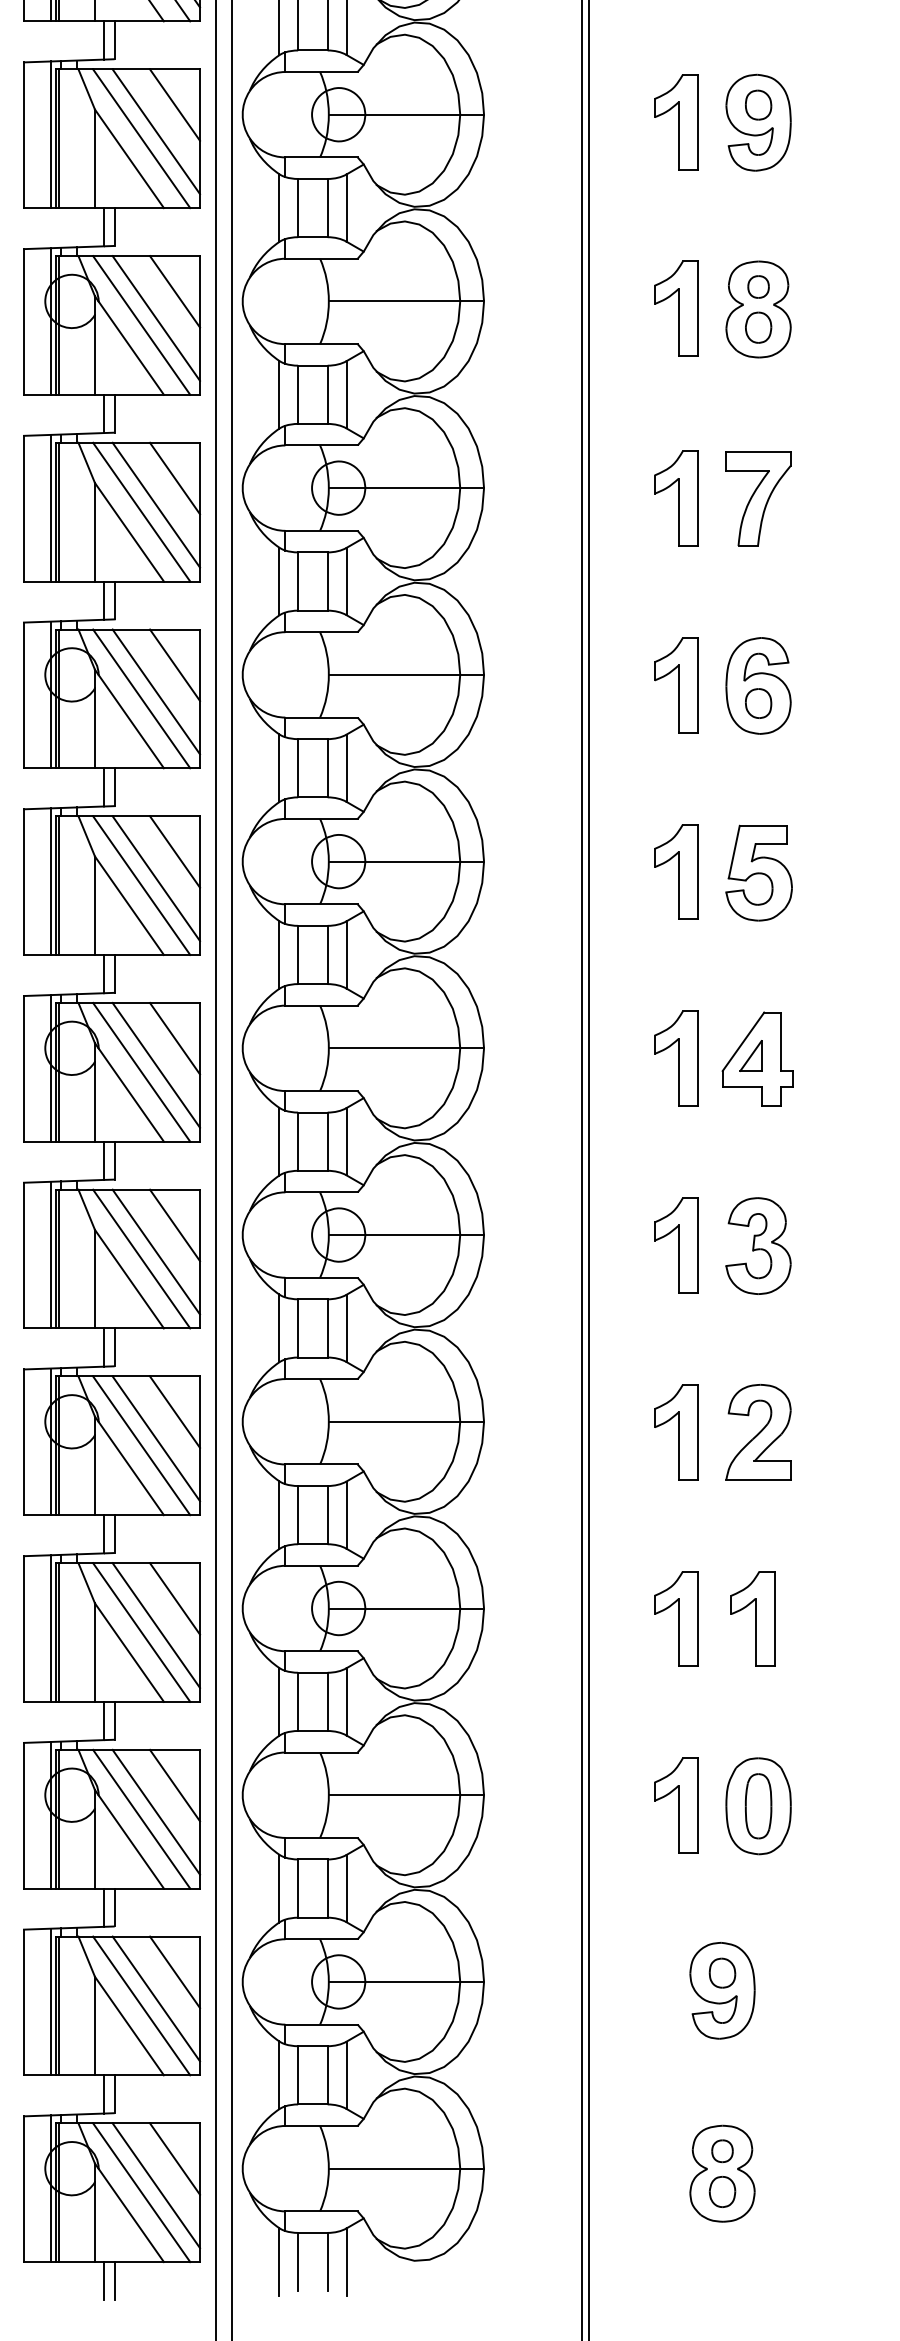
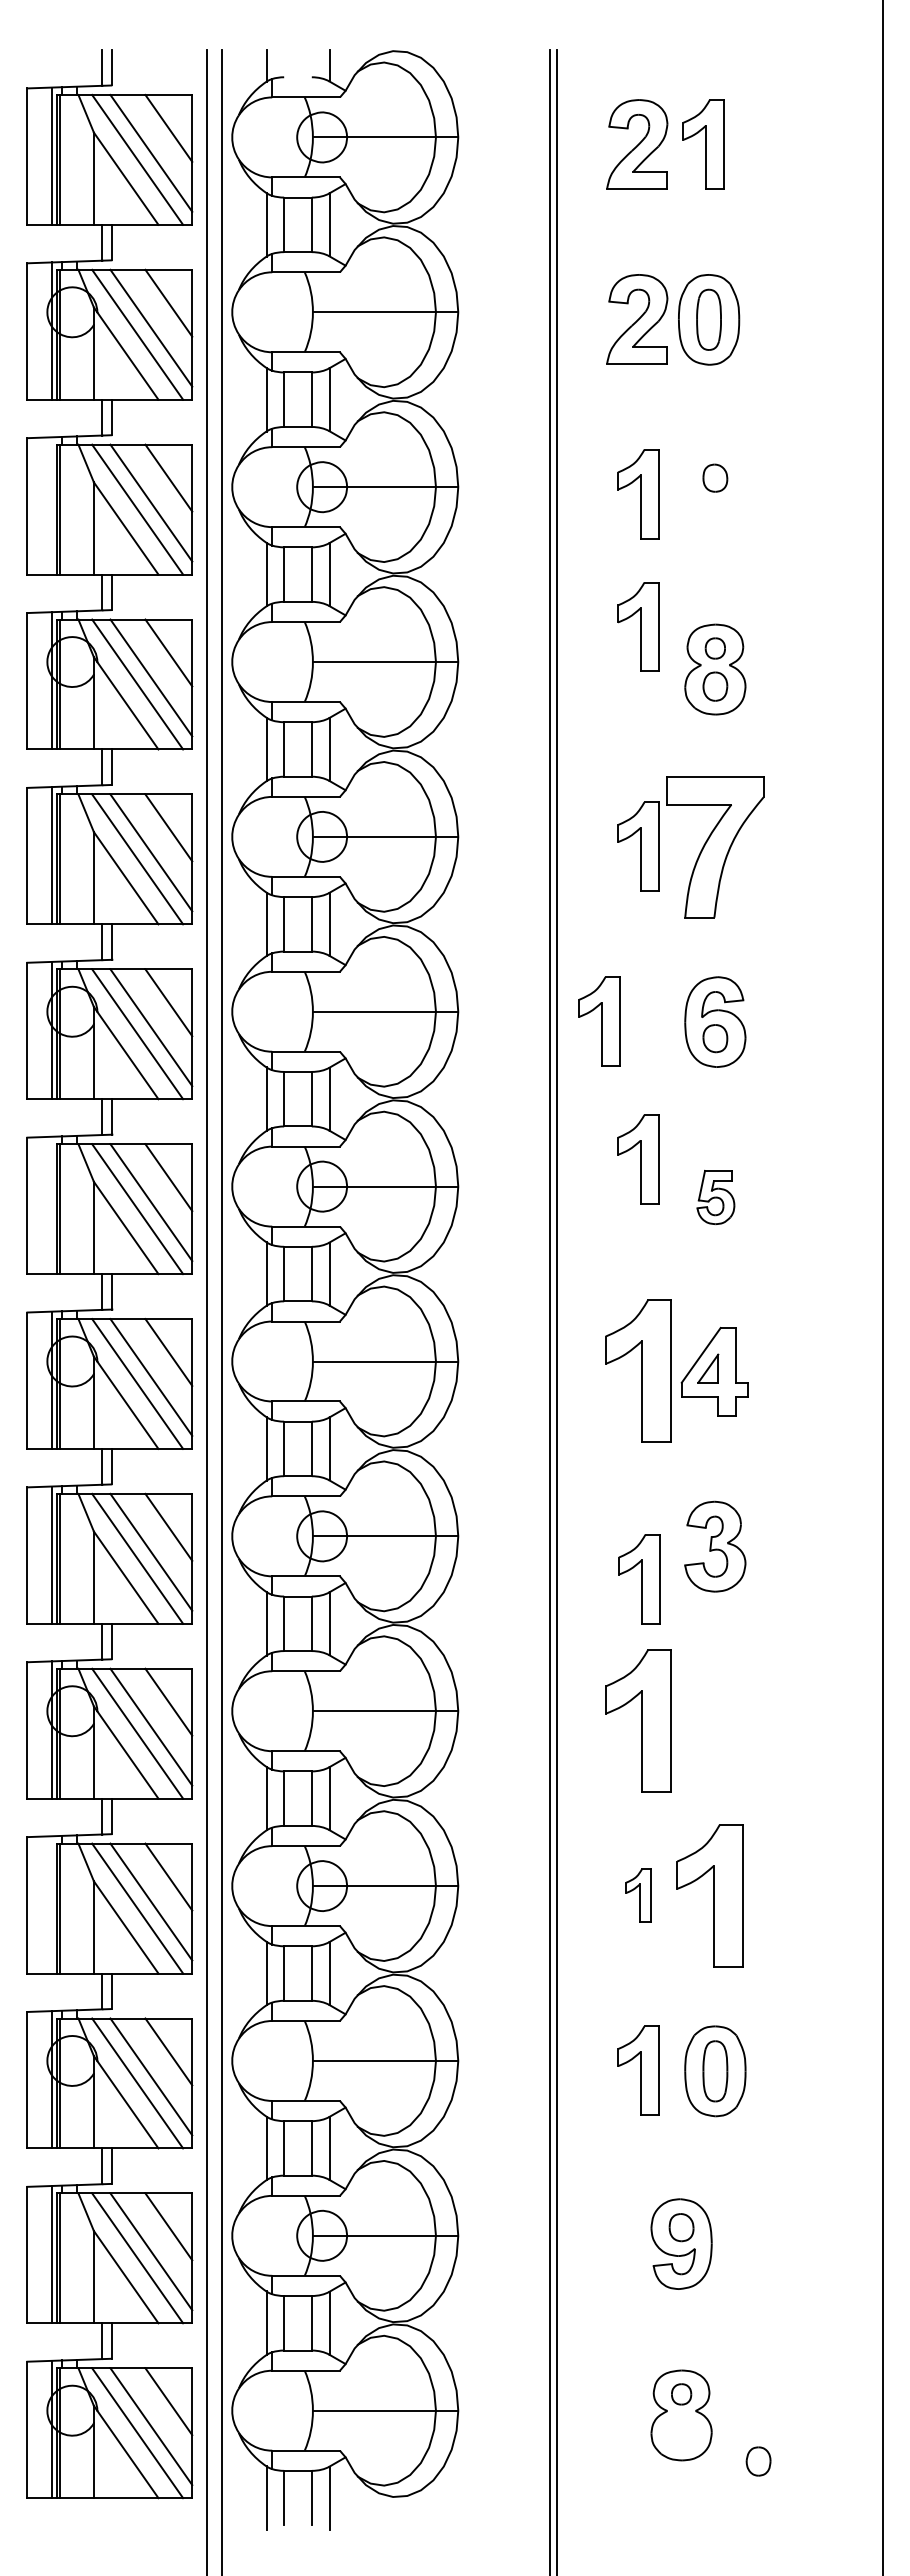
part: (758, 122) -> (715, 494), removed
line: (50, 134) -> (52, 505), removed
part: (676, 308) -> (638, 626), moved
part: (758, 498) -> (715, 846), size x1.6
part: (676, 685) -> (599, 1021), moved
part: (676, 872) -> (638, 1159), moved
part: (758, 873) -> (715, 1197), size x0.6
line: (50, 881) -> (52, 1205), removed
part: (676, 1059) -> (638, 1371), size x1.6
part: (676, 1245) -> (639, 1579), moved
part: (676, 1431) -> (638, 1720), size x1.6
part: (758, 1431) -> (715, 1720), removed
part: (676, 1618) -> (638, 1895), size x0.6
part: (753, 1618) -> (710, 1895), size x1.6
line: (50, 1628) -> (52, 1904), removed
part: (722, 2191) -> (758, 2461), moved
line: (104, 2280) -> (102, 2515), removed
line: (114, 2280) -> (112, 2515), removed

